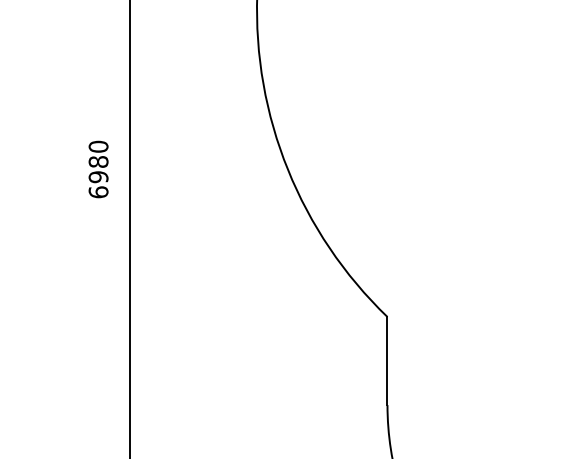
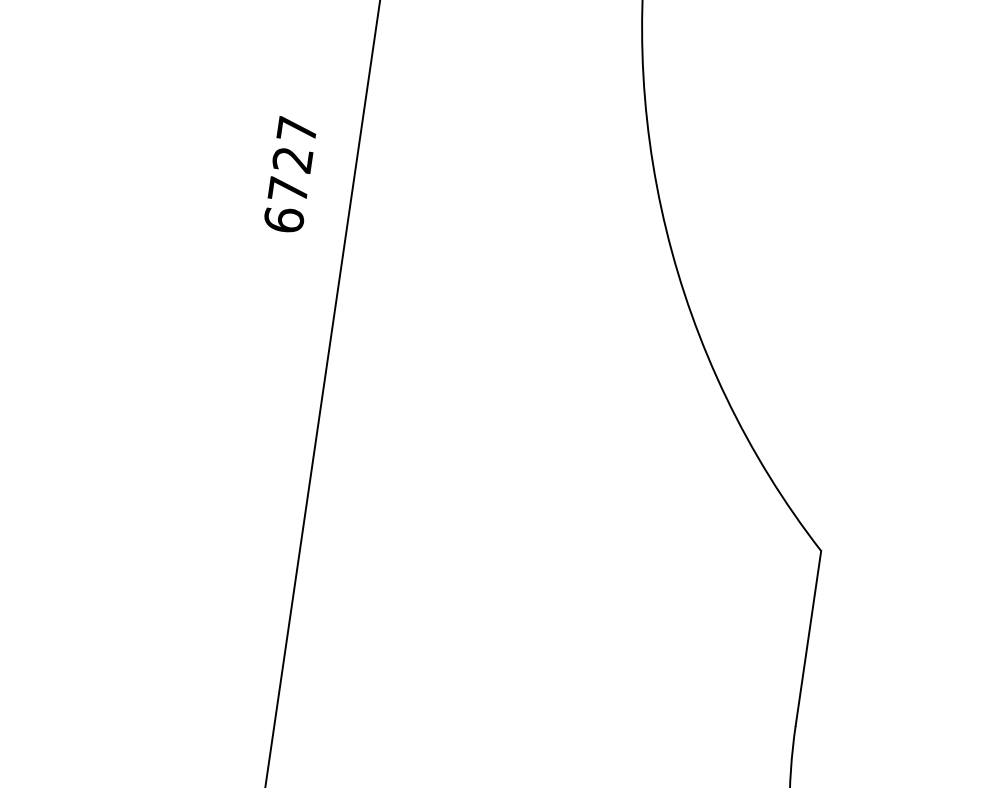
text: (98, 161) -> (292, 158), 6980 -> 6727

